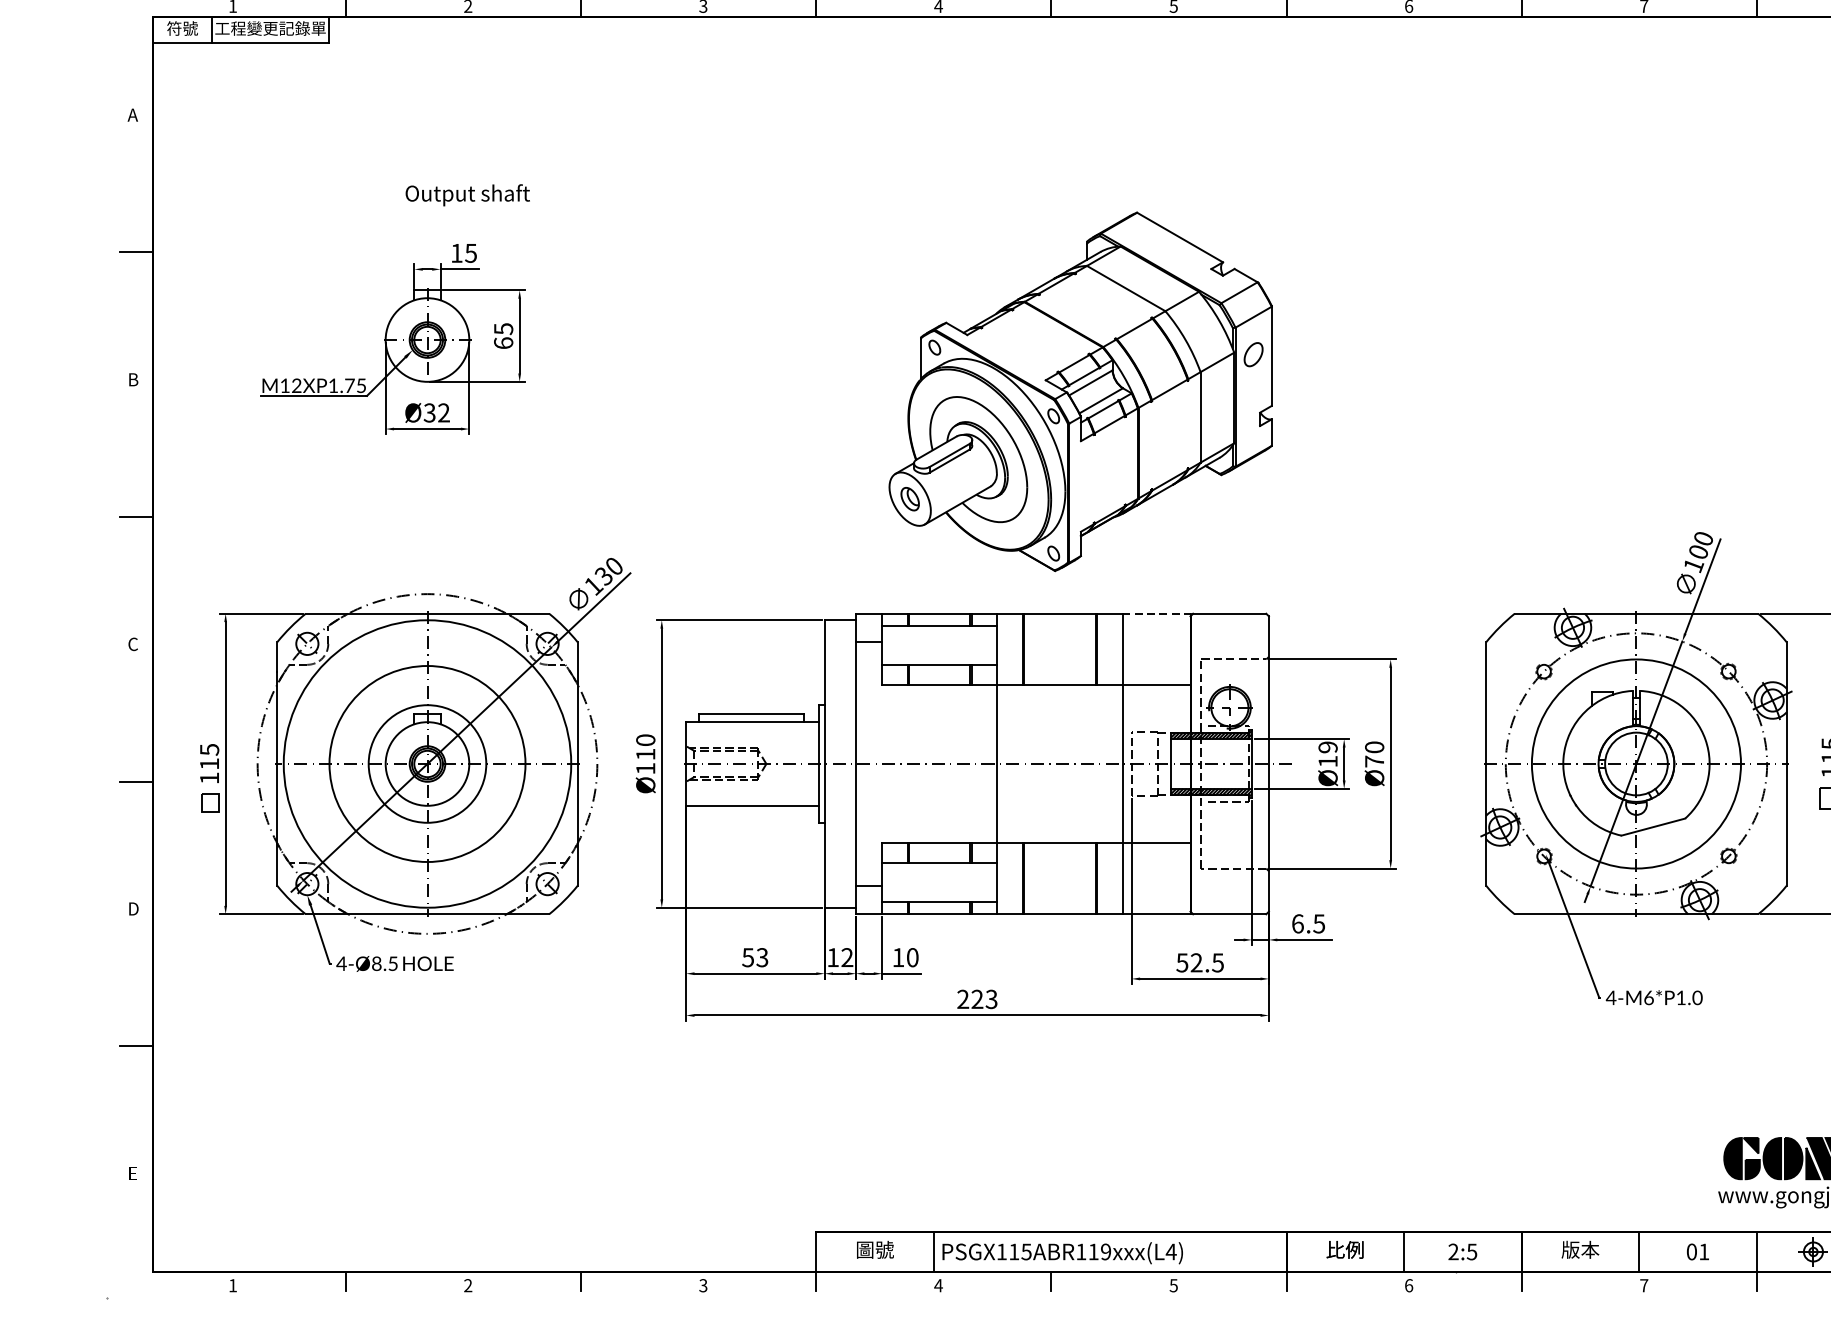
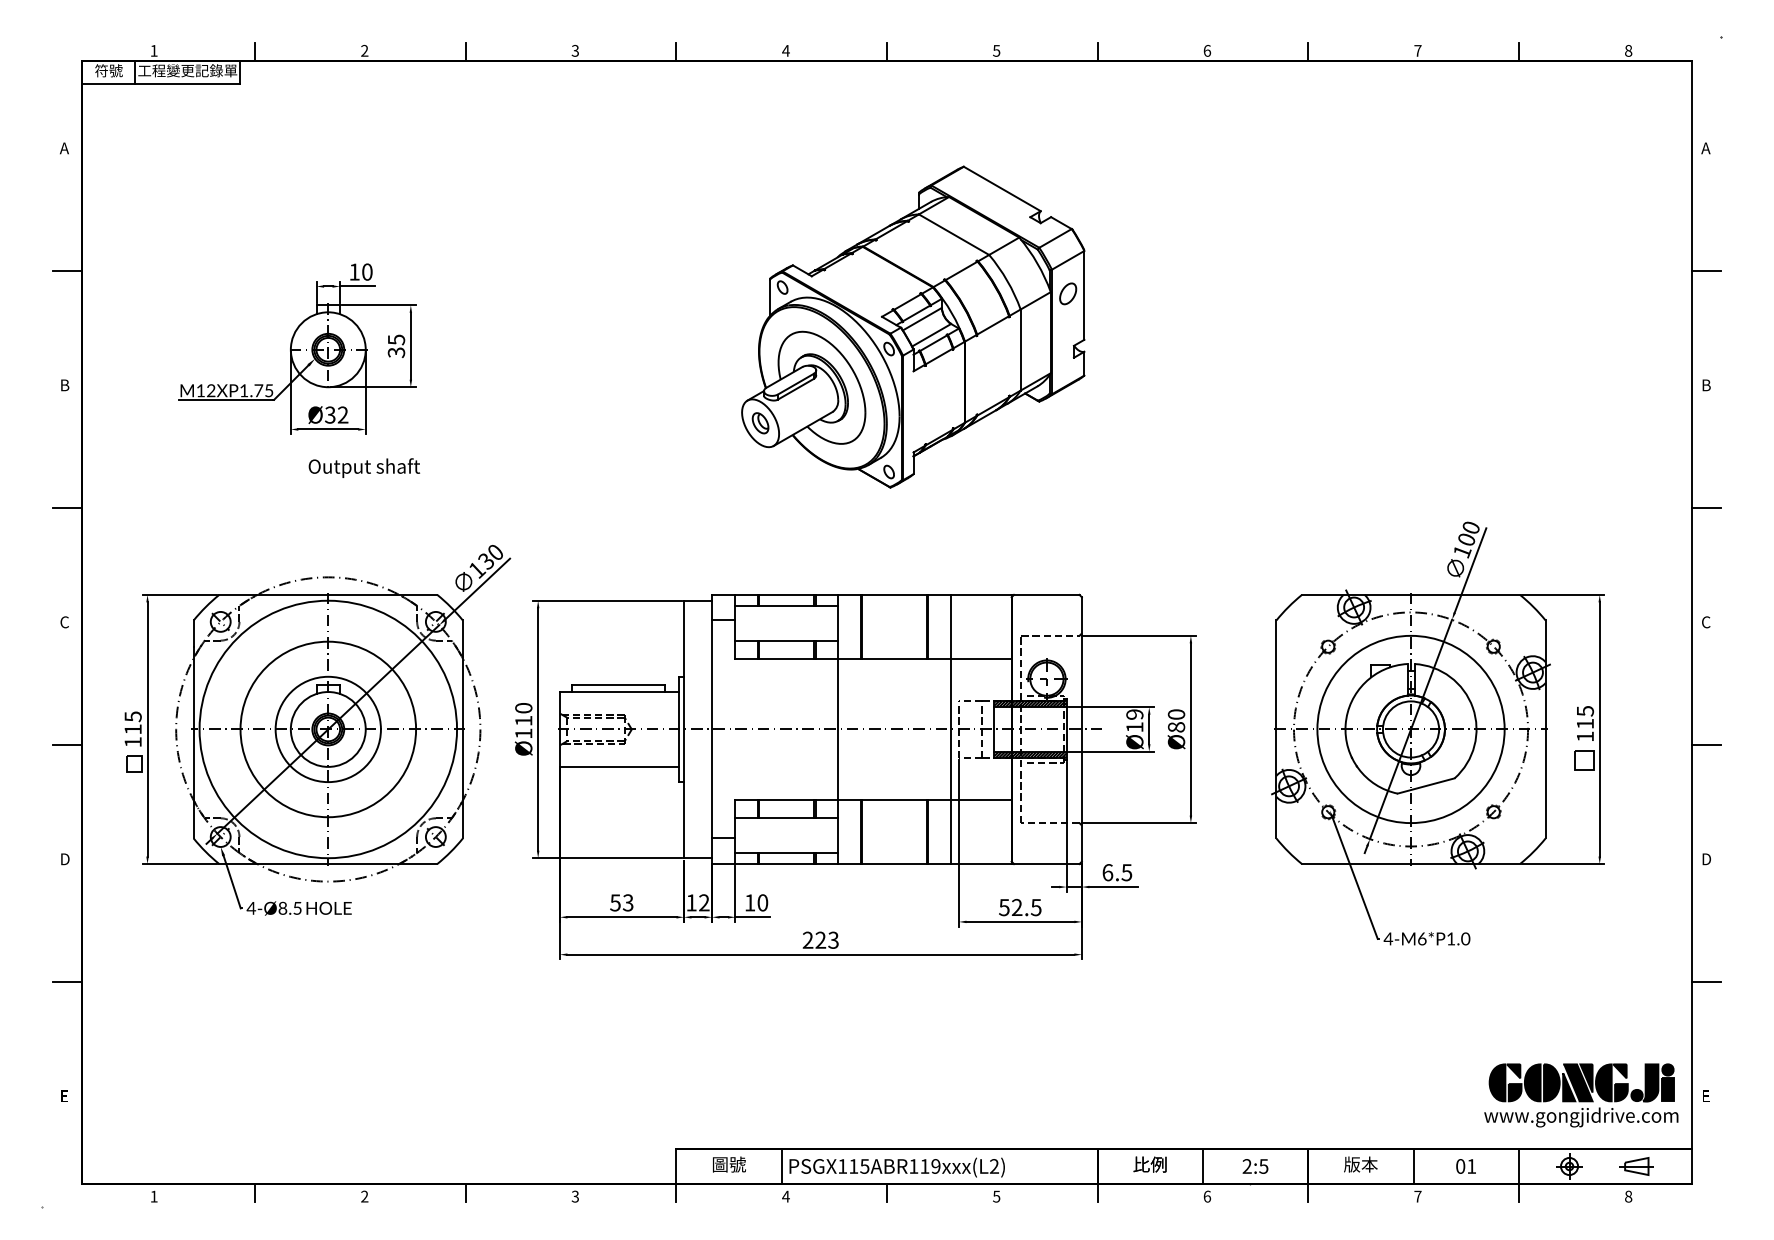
text: (467, 194) -> (364, 467), moved
text: (470, 252) -> (366, 271), 15 -> 10
text: (503, 343) -> (396, 352), 65 -> 35
part: (1080, 391) -> (913, 326), moved
line: (1156, 613) -> (981, 594), dashed -> solid
text: (1374, 761) -> (1176, 727), Ø70 -> Ø80
text: (1171, 1251) -> (994, 1166), PSGX115ABR119xxx(L4) -> PSGX115ABR119xxx(L2)

